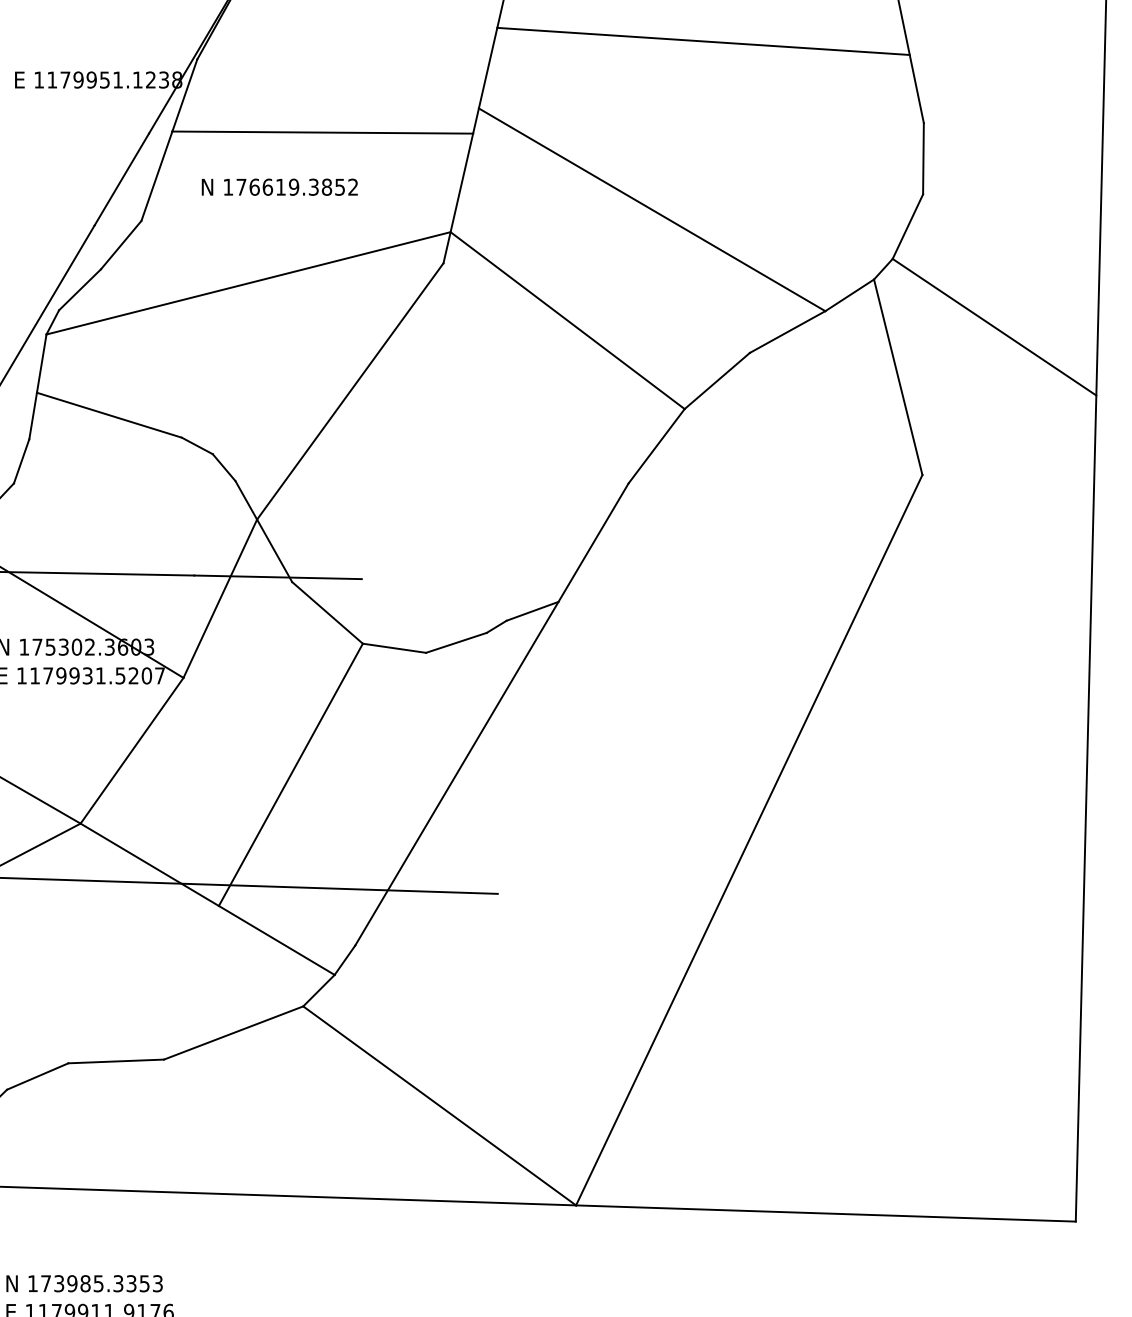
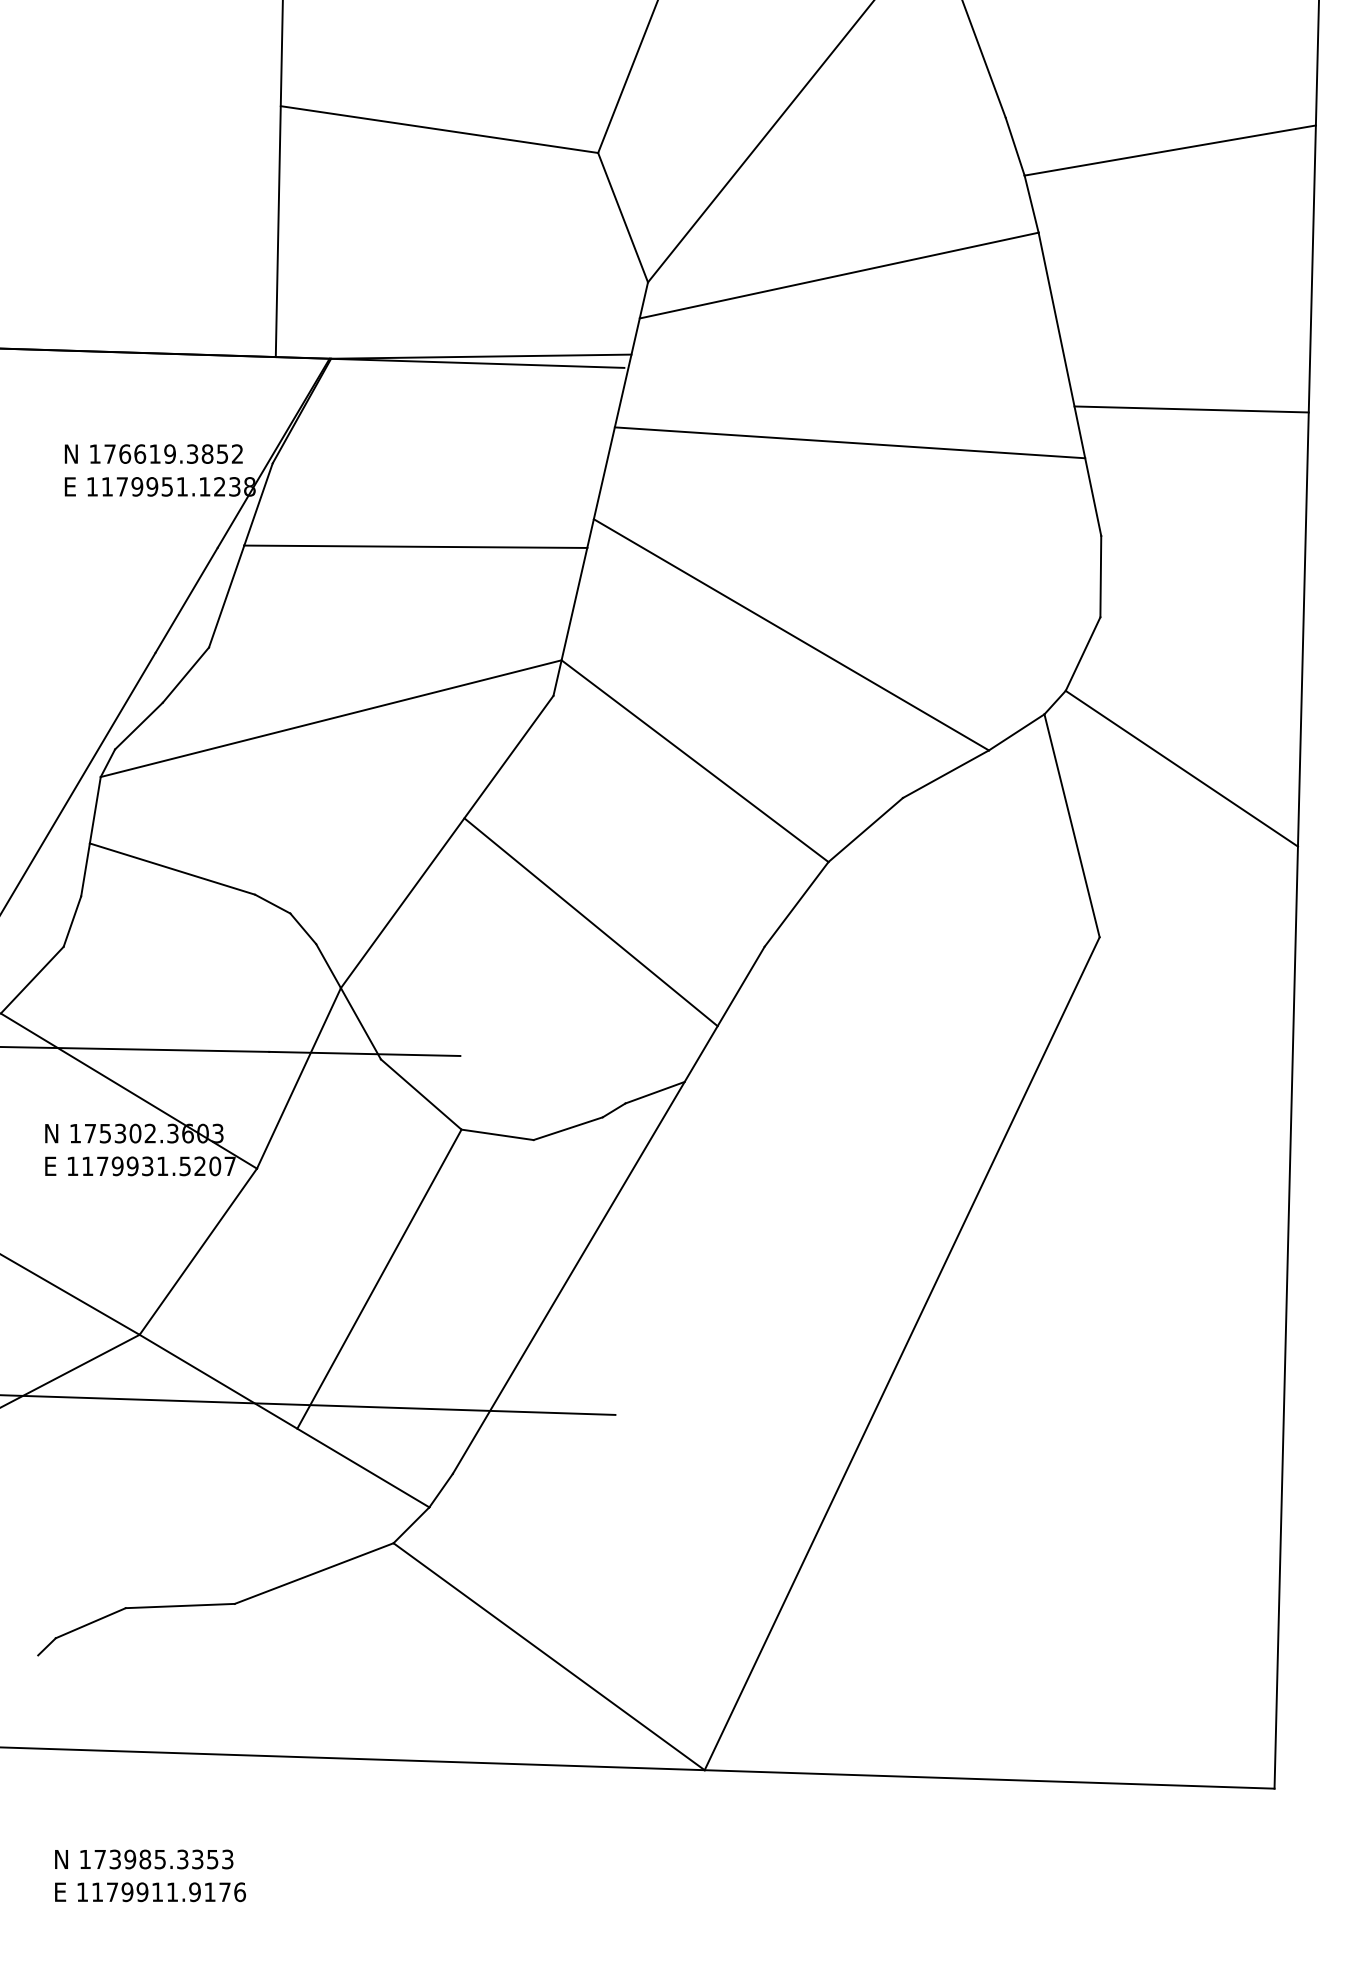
line: (1002, 12) -> (1191, 409), added
text: (279, 186) -> (153, 453), moved
line: (475, 462) -> (590, 922), added

